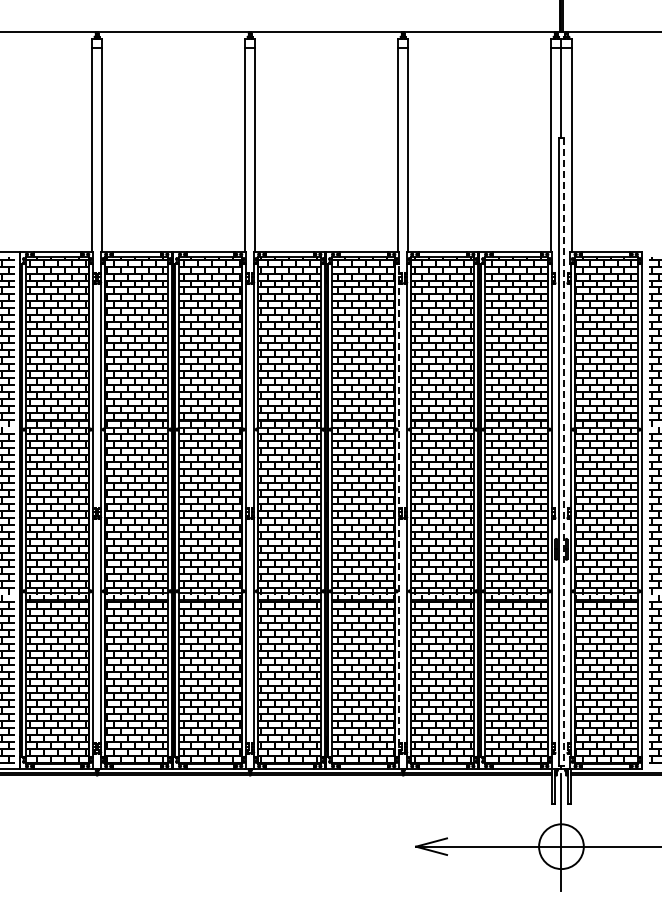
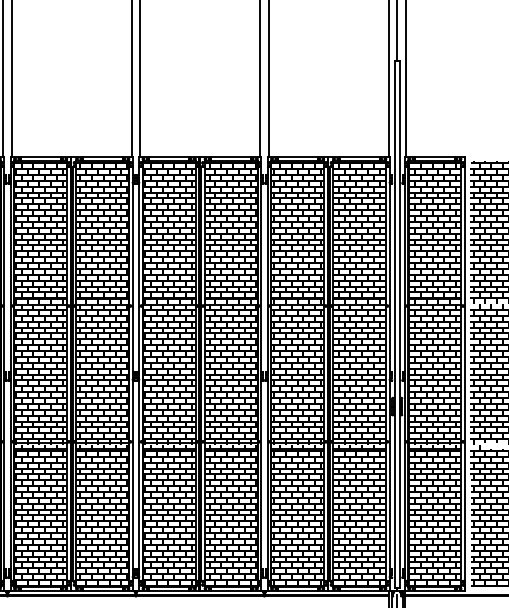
line: (564, 451) -> (399, 324), dashed -> solid
line: (399, 509) -> (261, 373), dashed -> solid

